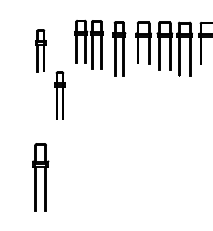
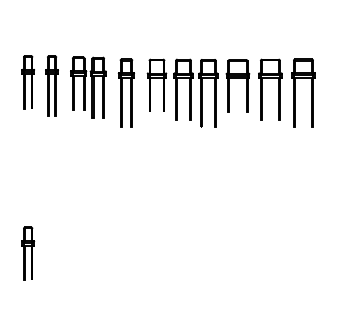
part: (40, 51) -> (27, 82), moved
part: (59, 95) -> (51, 85), moved
part: (41, 177) -> (28, 253), size x0.62

